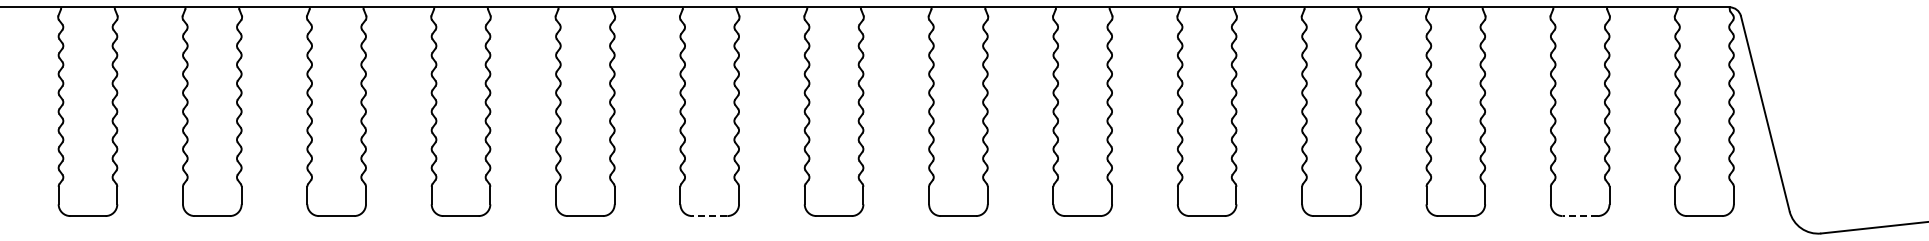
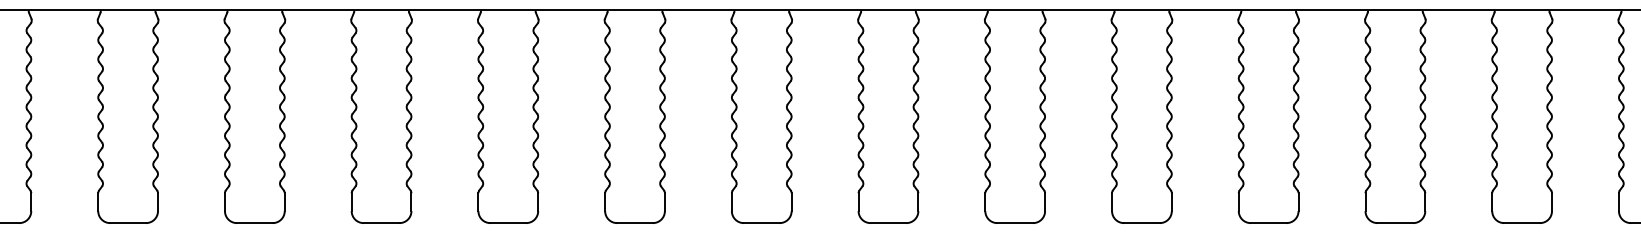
line: (709, 216) -> (634, 223), dashed -> solid
line: (1580, 216) -> (1522, 223), dashed -> solid

